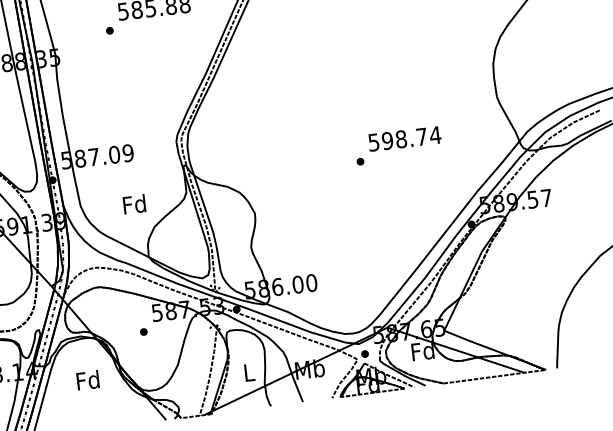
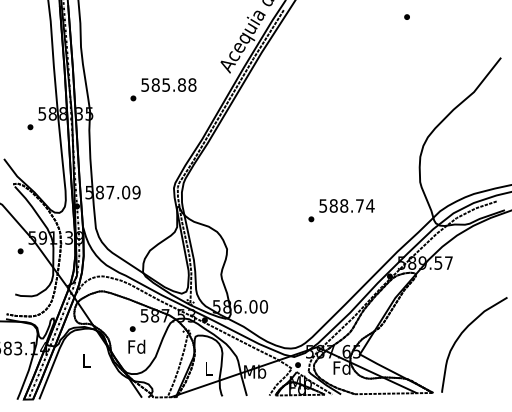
text: (387, 140) -> (333, 205), 598.74 -> 588.74
text: (134, 204) -> (136, 346), moved
text: (88, 379) -> (86, 360), Fd -> L

